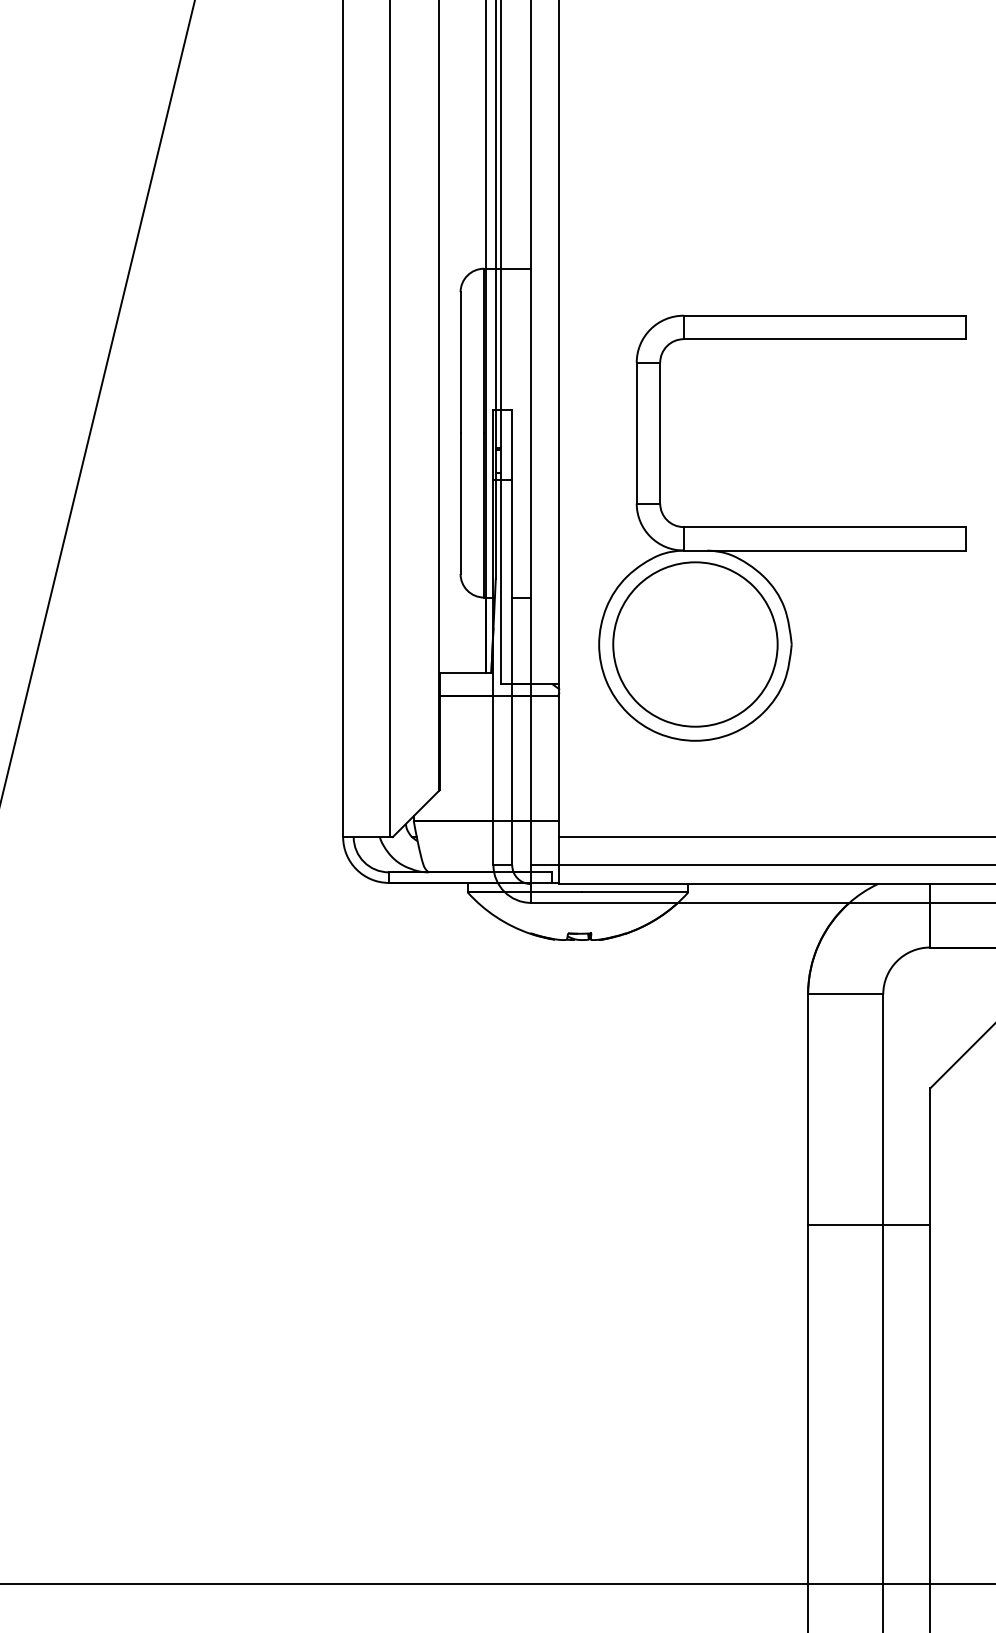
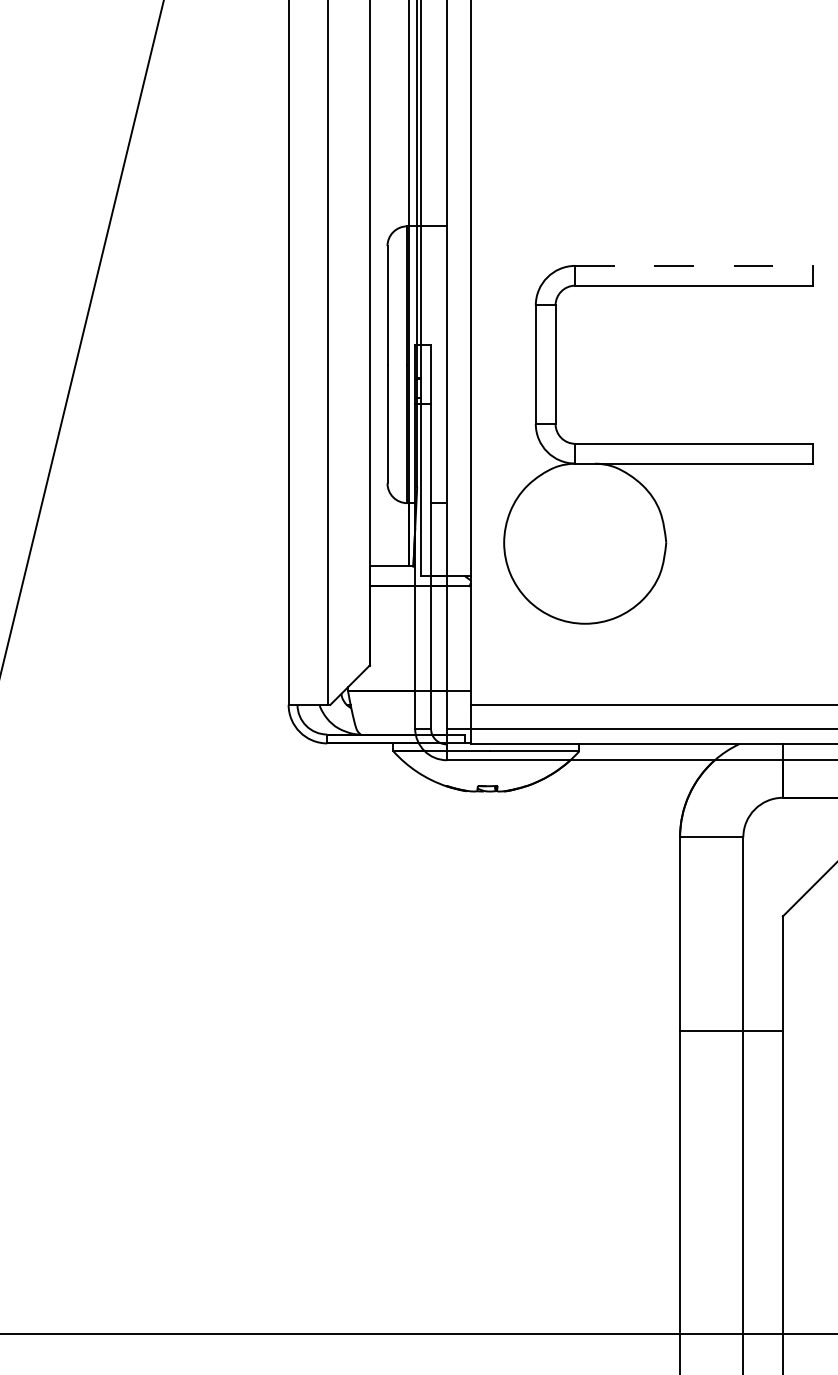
line: (825, 315) -> (694, 265), solid -> dashed
part: (695, 644) -> (585, 542), removed

